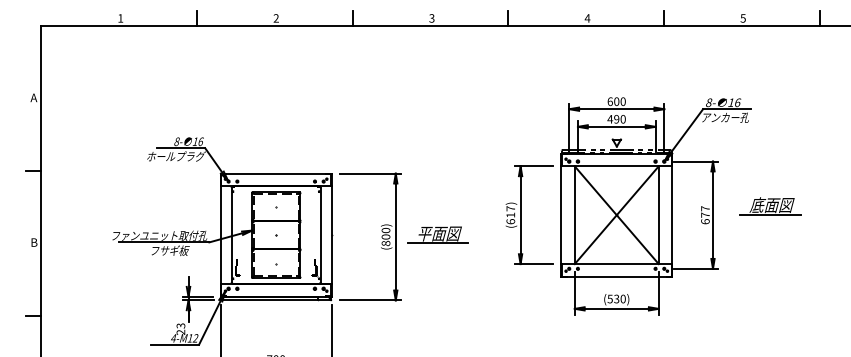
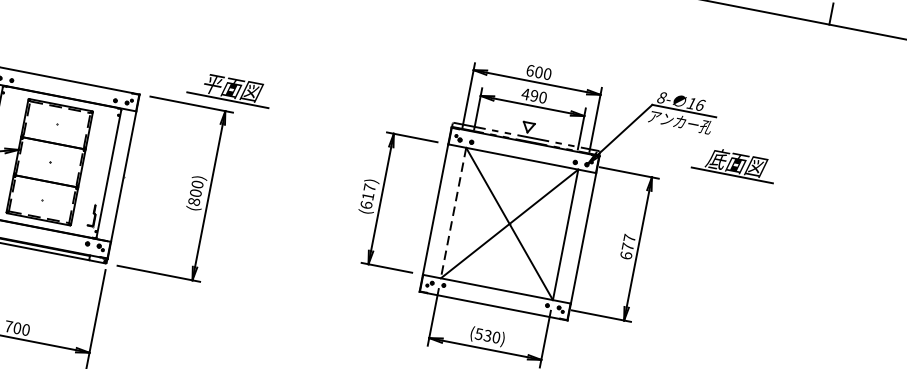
part: (770, 206) -> (734, 164), moved
line: (574, 215) -> (453, 213), solid -> dashed
part: (437, 234) -> (229, 88), moved

